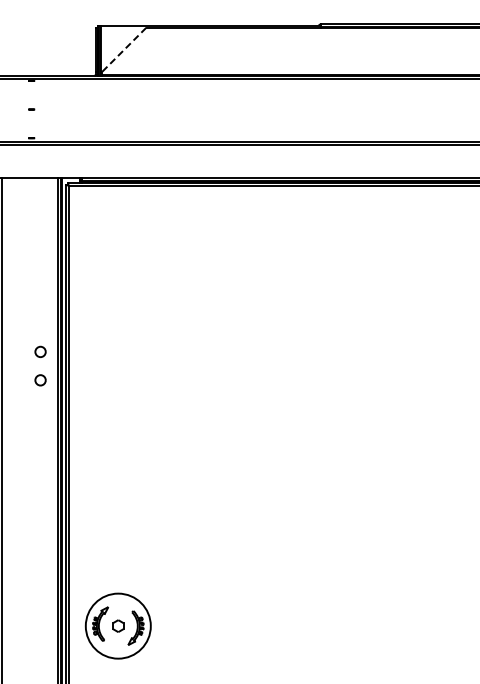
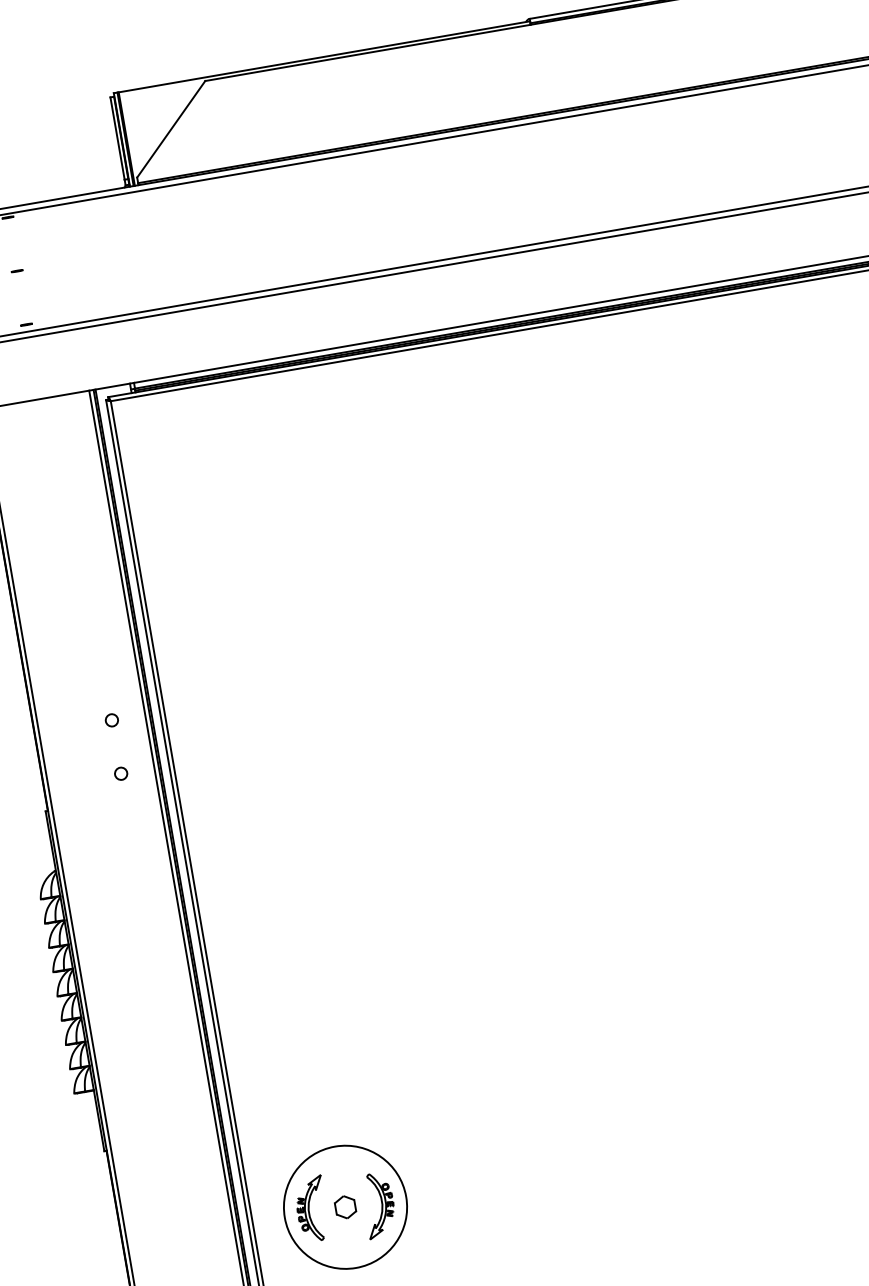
line: (124, 49) -> (171, 129), dashed -> solid
circle: (40, 351) -> (111, 719), size x0.62
circle: (40, 380) -> (121, 773), size x0.62

